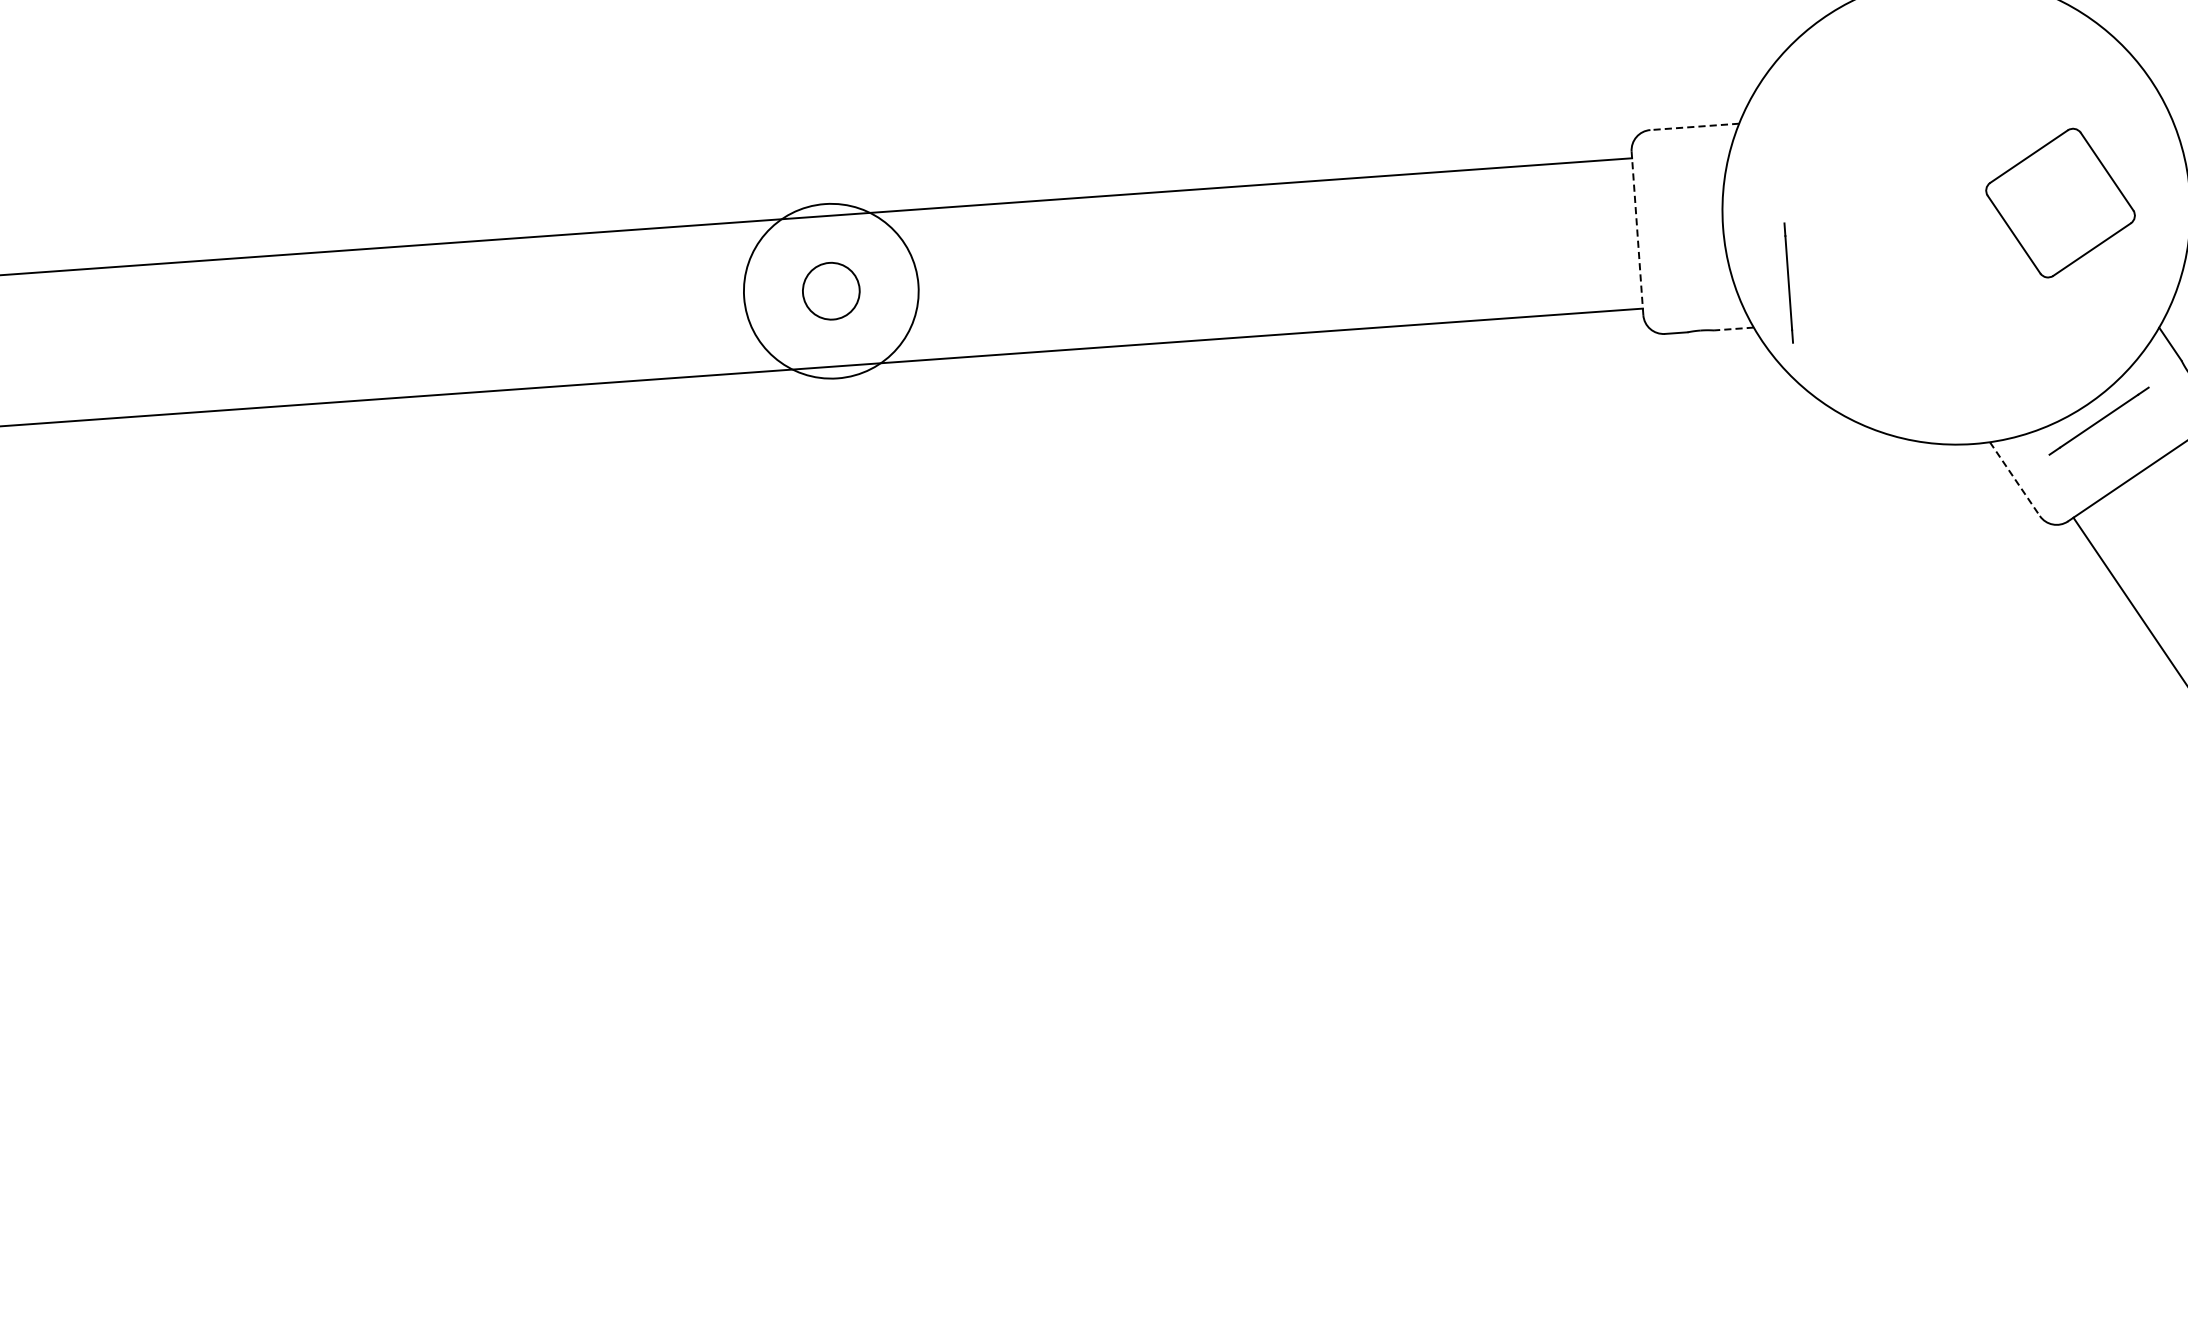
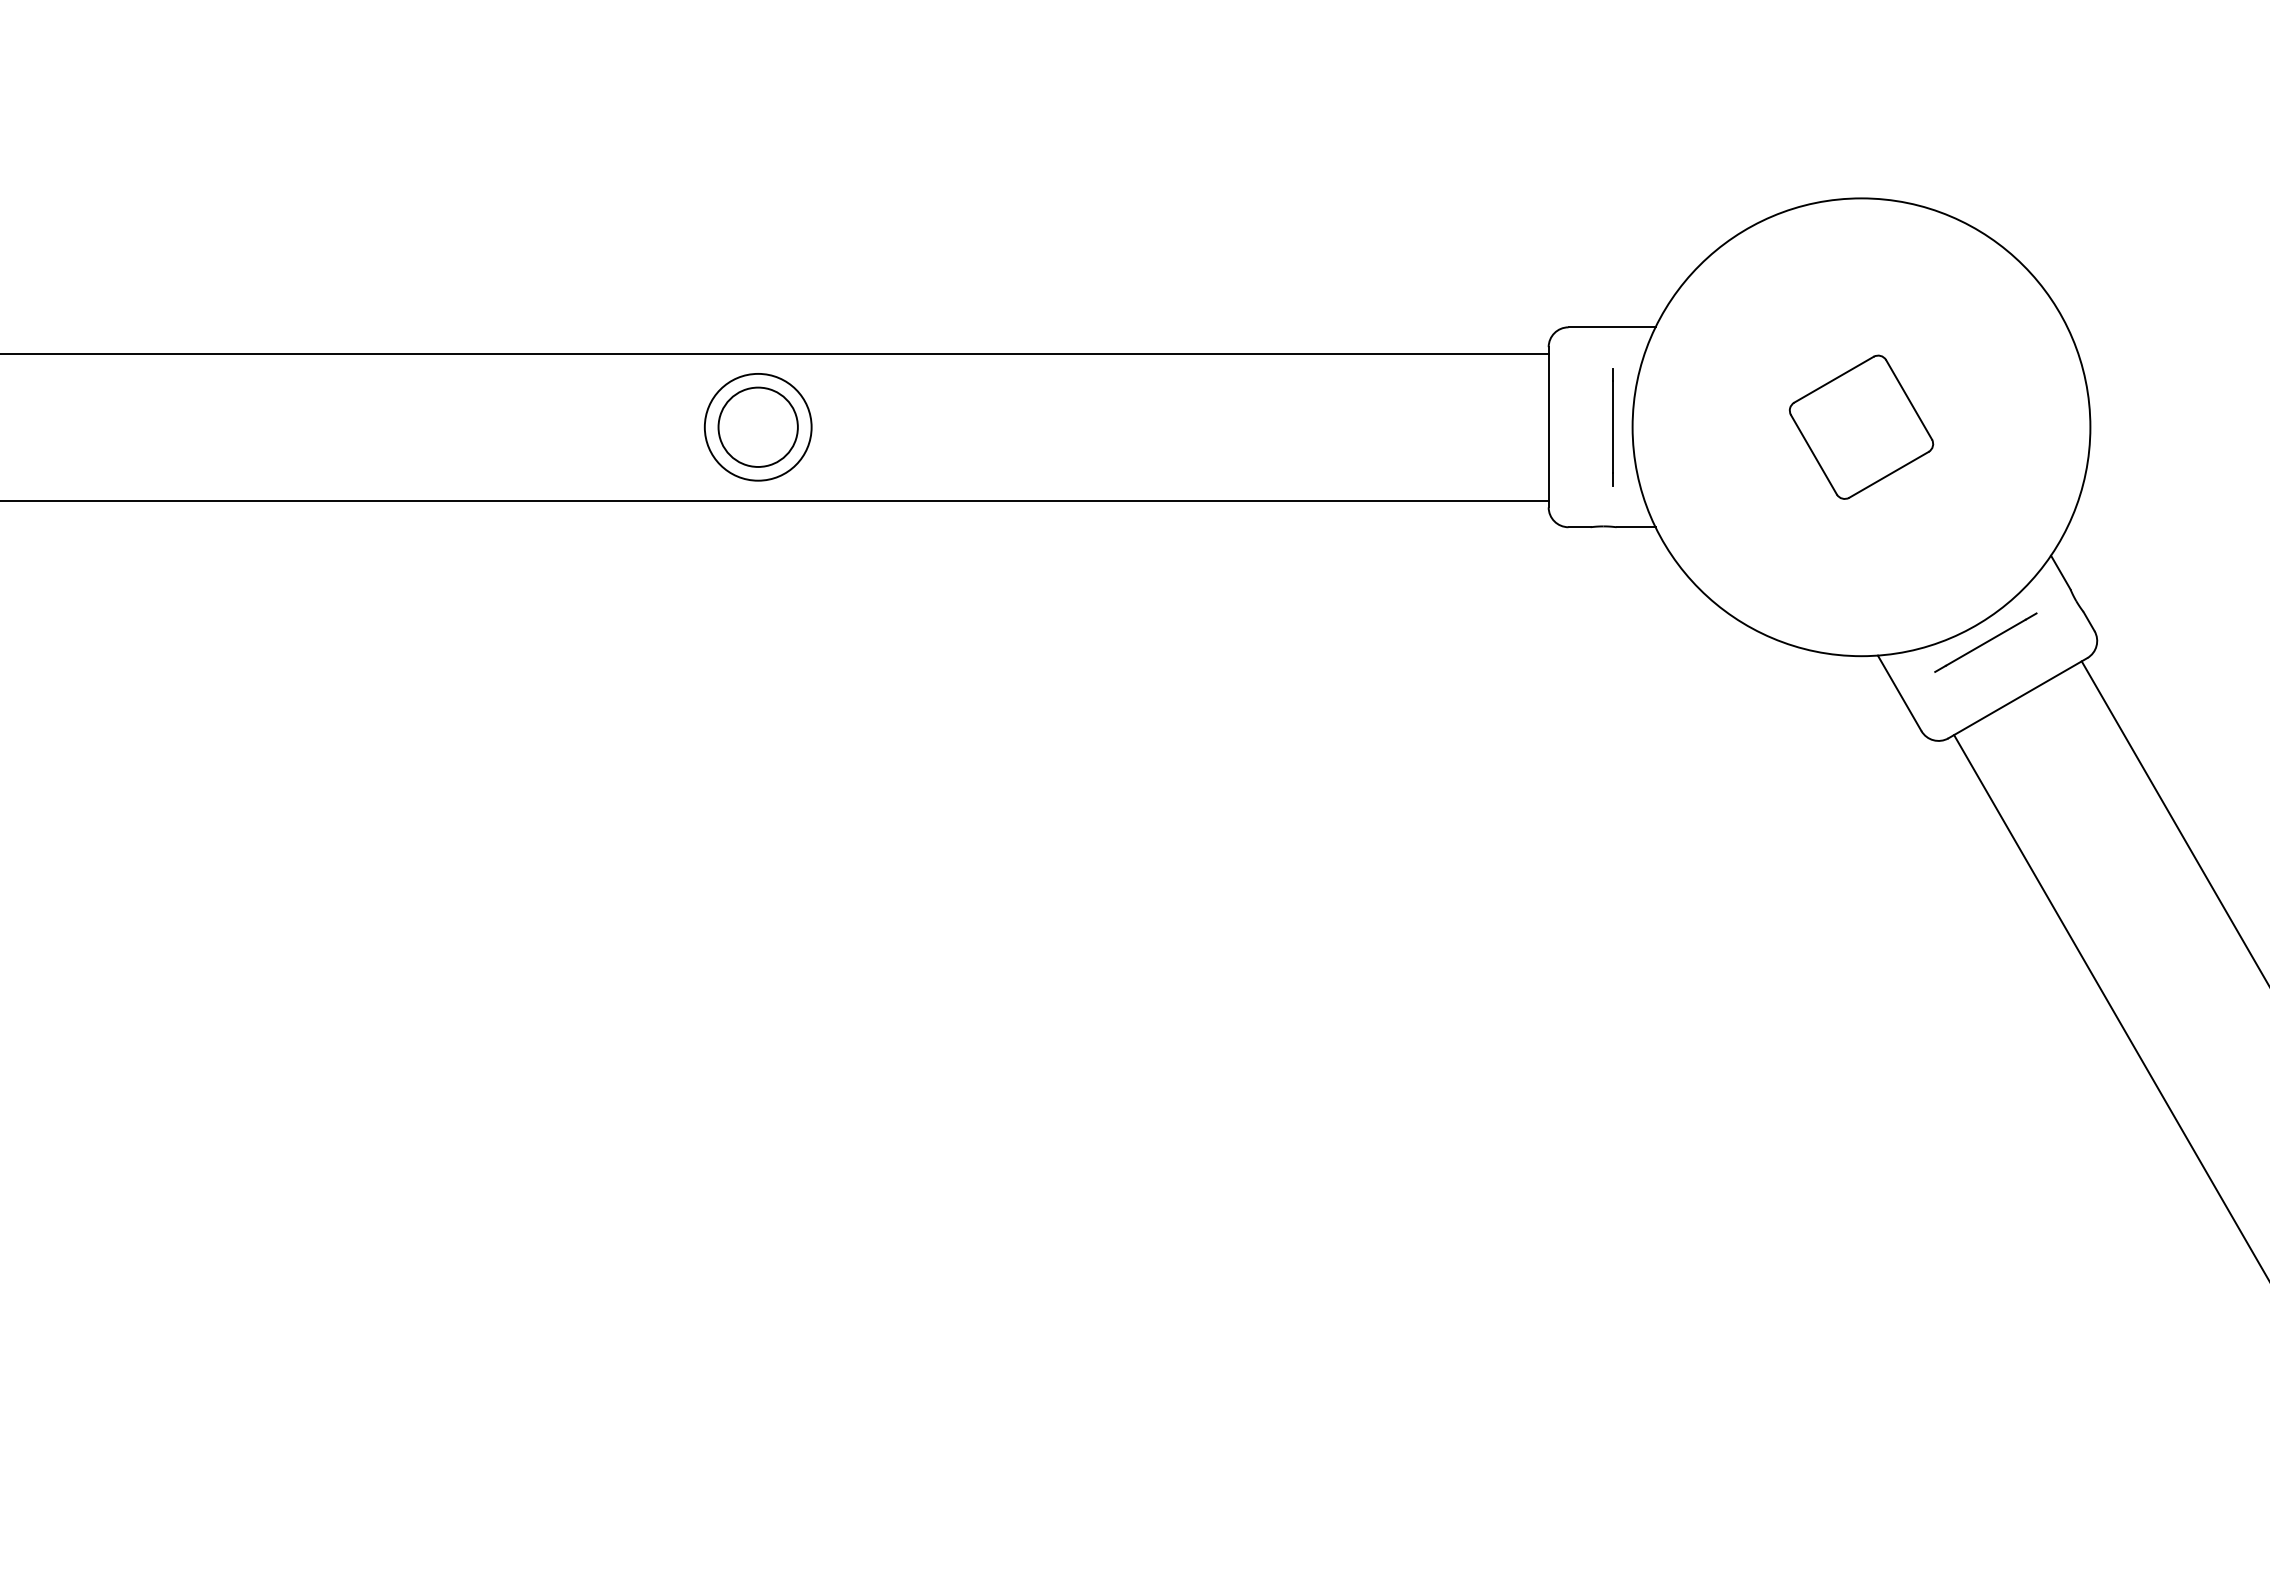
line: (1695, 127) -> (1612, 327), dashed -> solid
part: (2060, 202) -> (1861, 426), moved
line: (1637, 232) -> (1548, 426), dashed -> solid
line: (1788, 283) -> (1612, 427), moved
circle: (830, 290) -> (757, 426), size x0.62
circle: (830, 290) -> (757, 426), size x1.43
line: (1734, 329) -> (1636, 527), dashed -> solid
line: (2014, 479) -> (1899, 693), dashed -> solid

